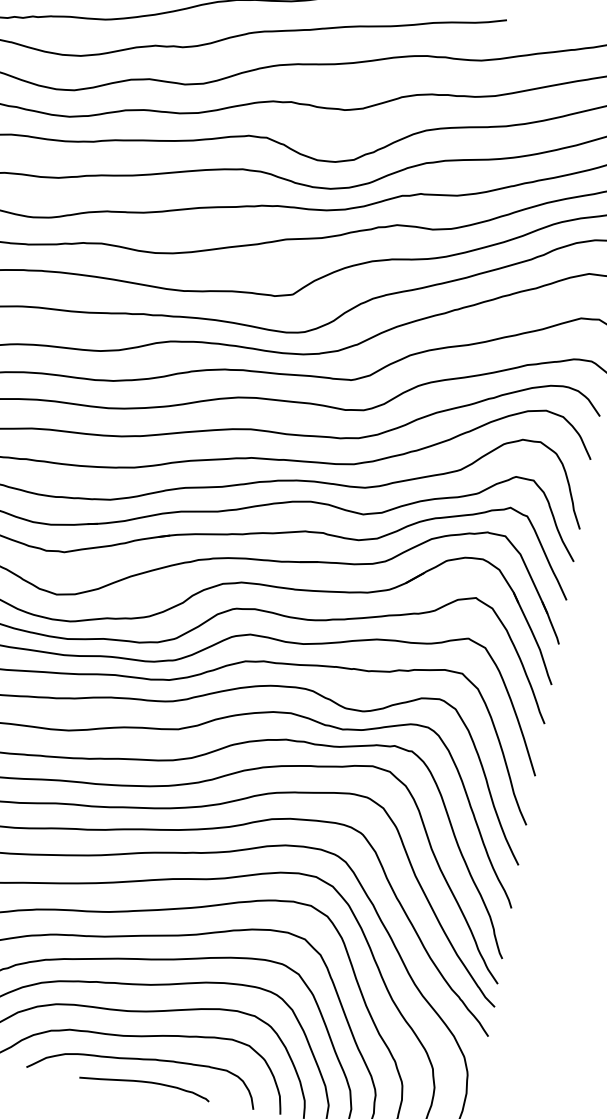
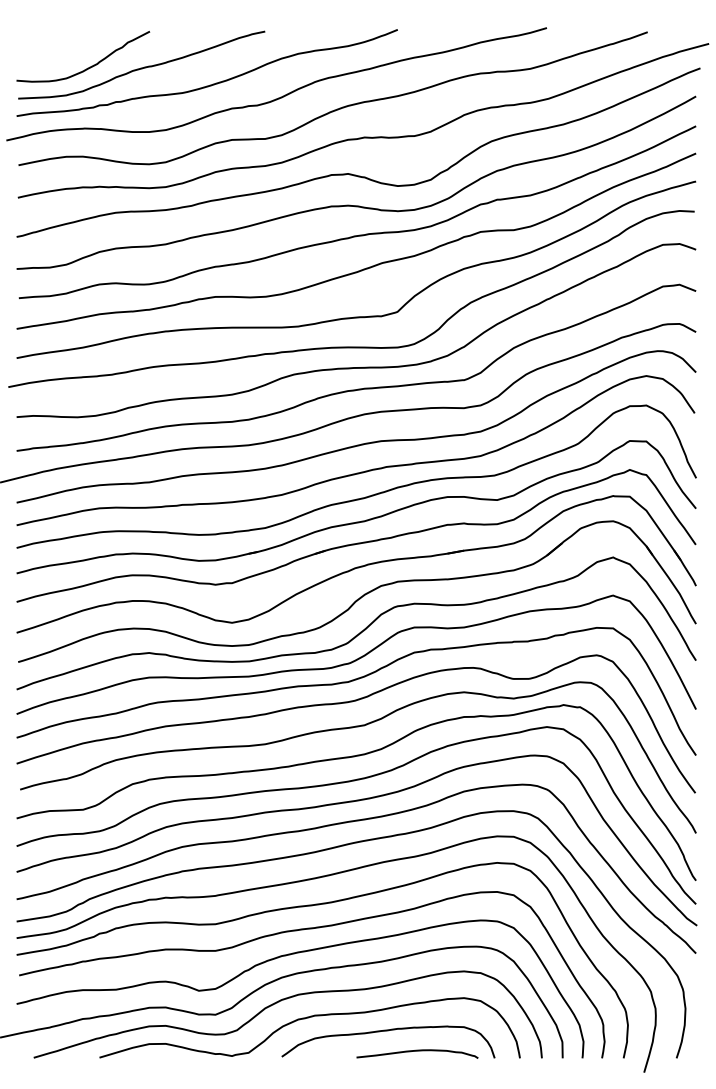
curve: (145, 1082) -> (417, 1051), moved

